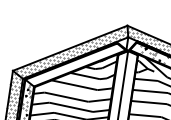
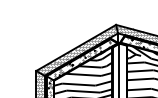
hatch: (74, 64) -> (81, 59), added

